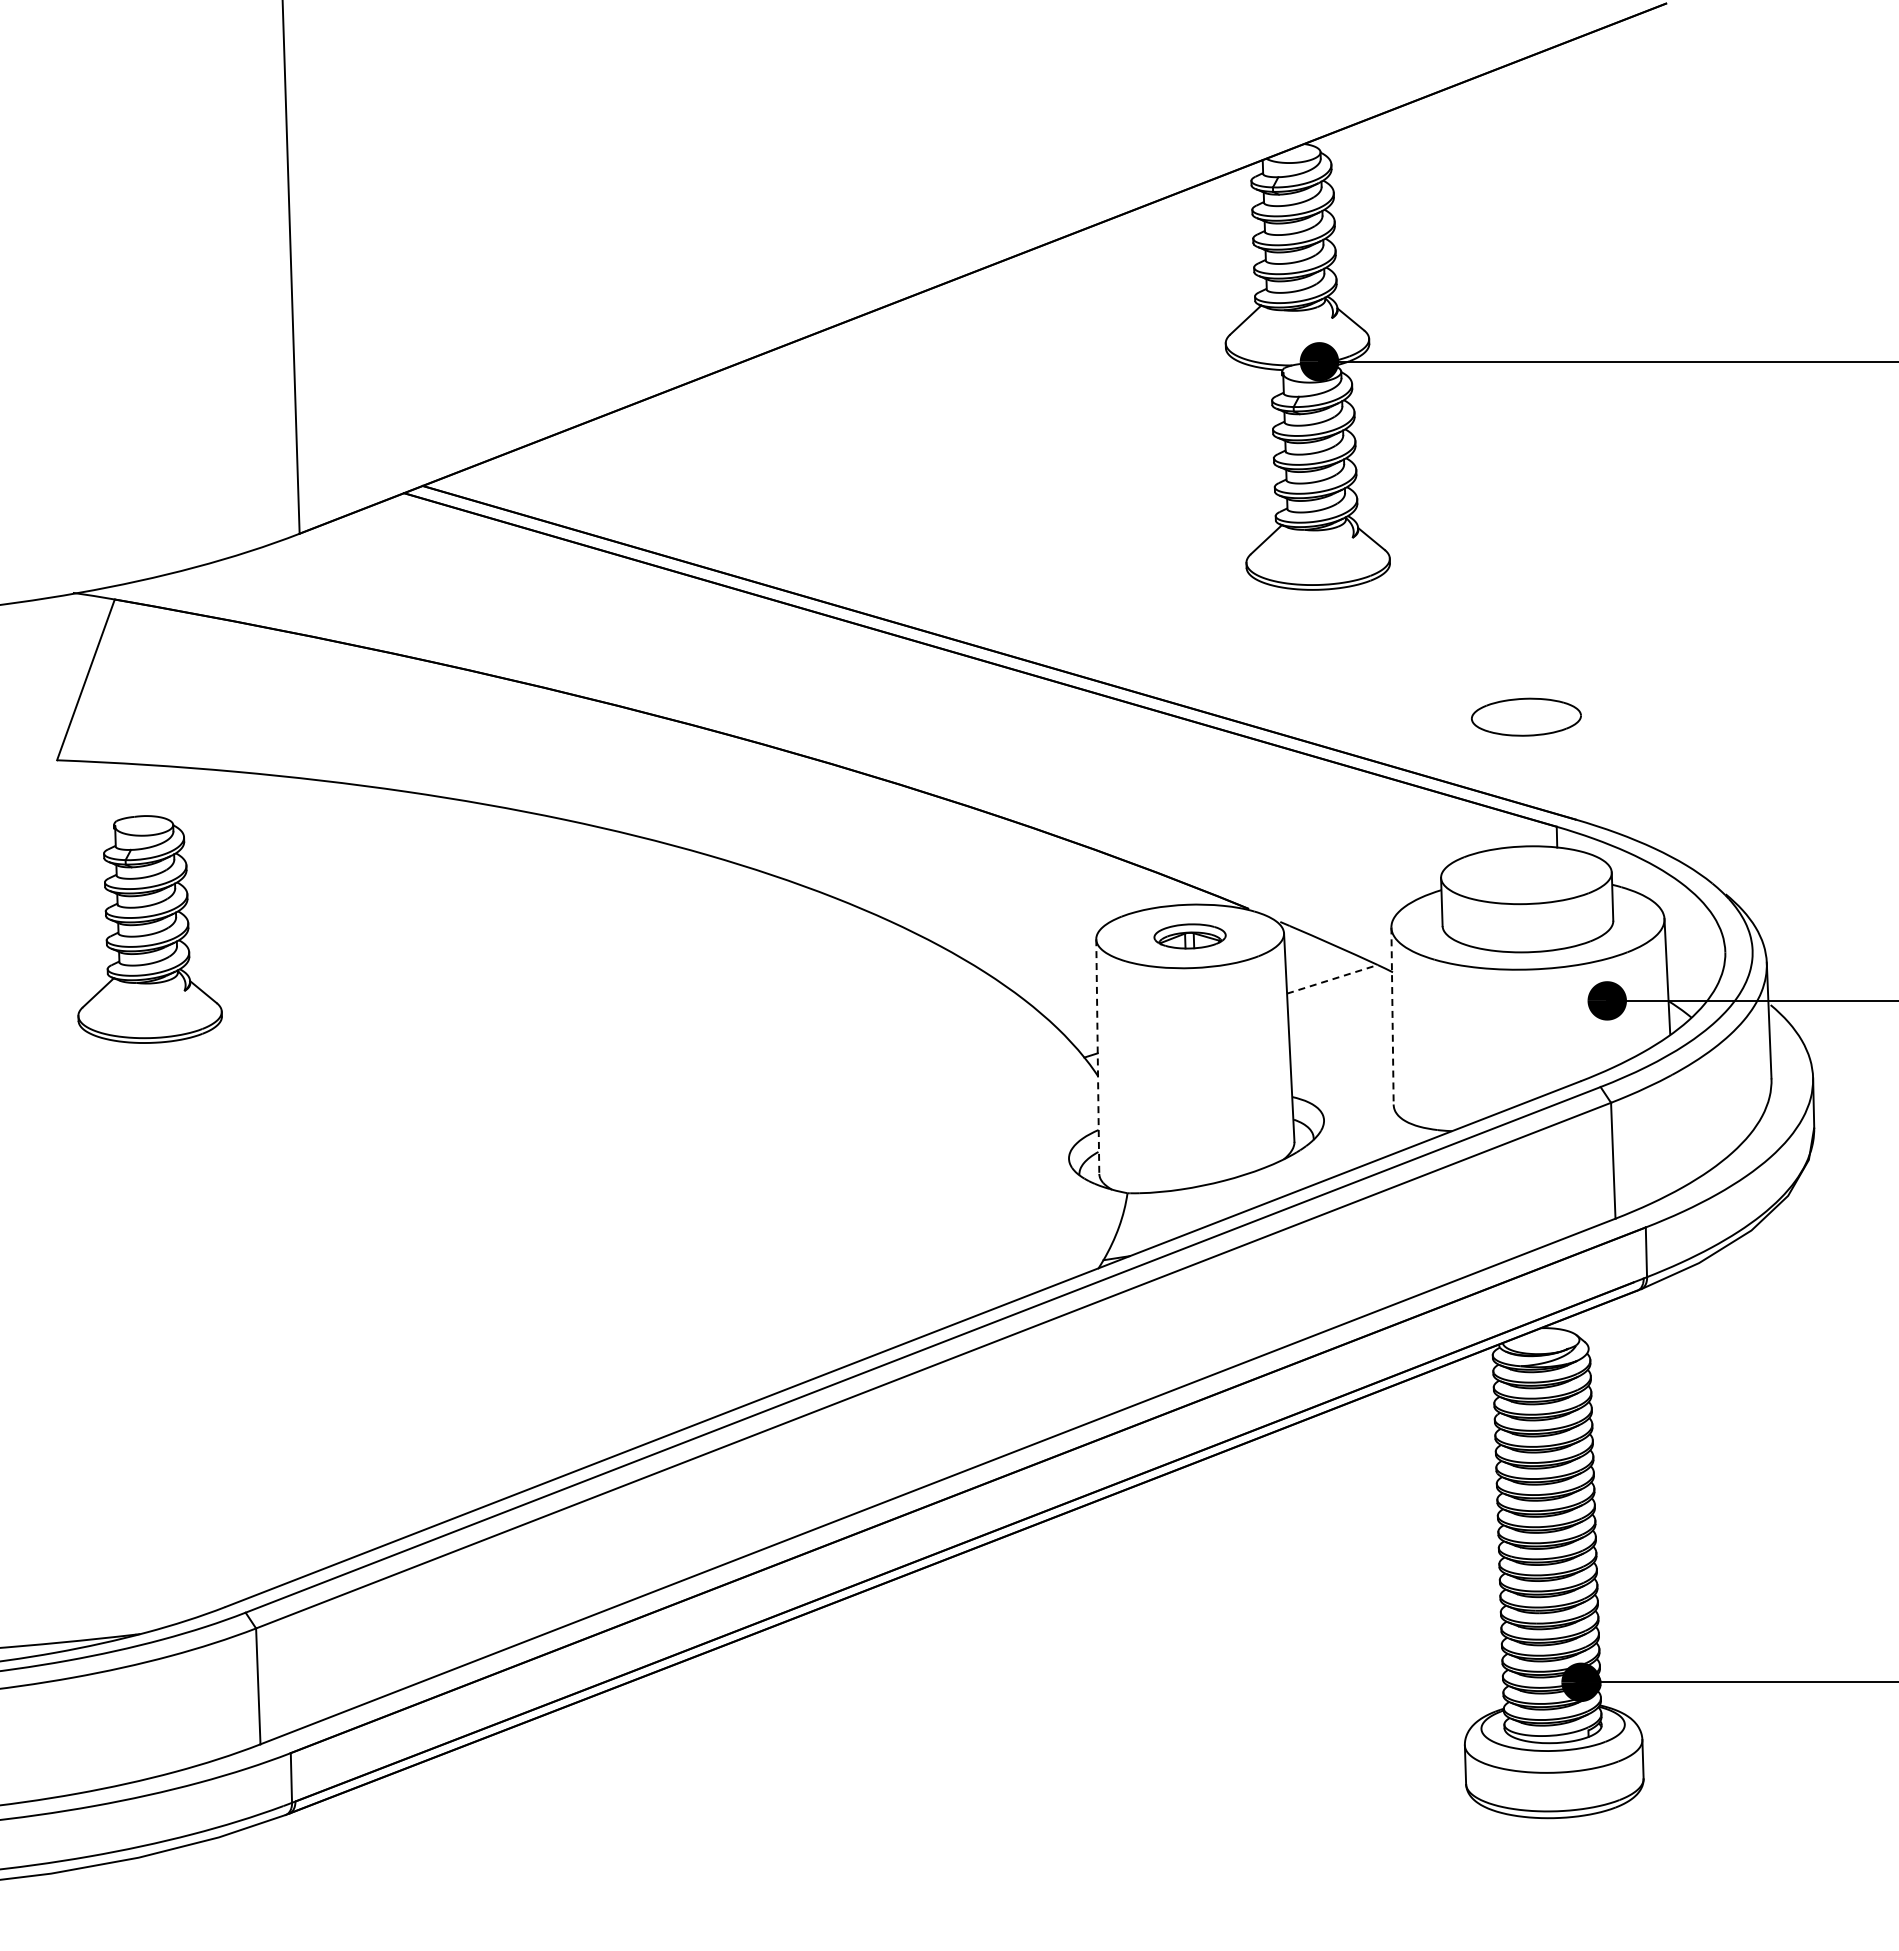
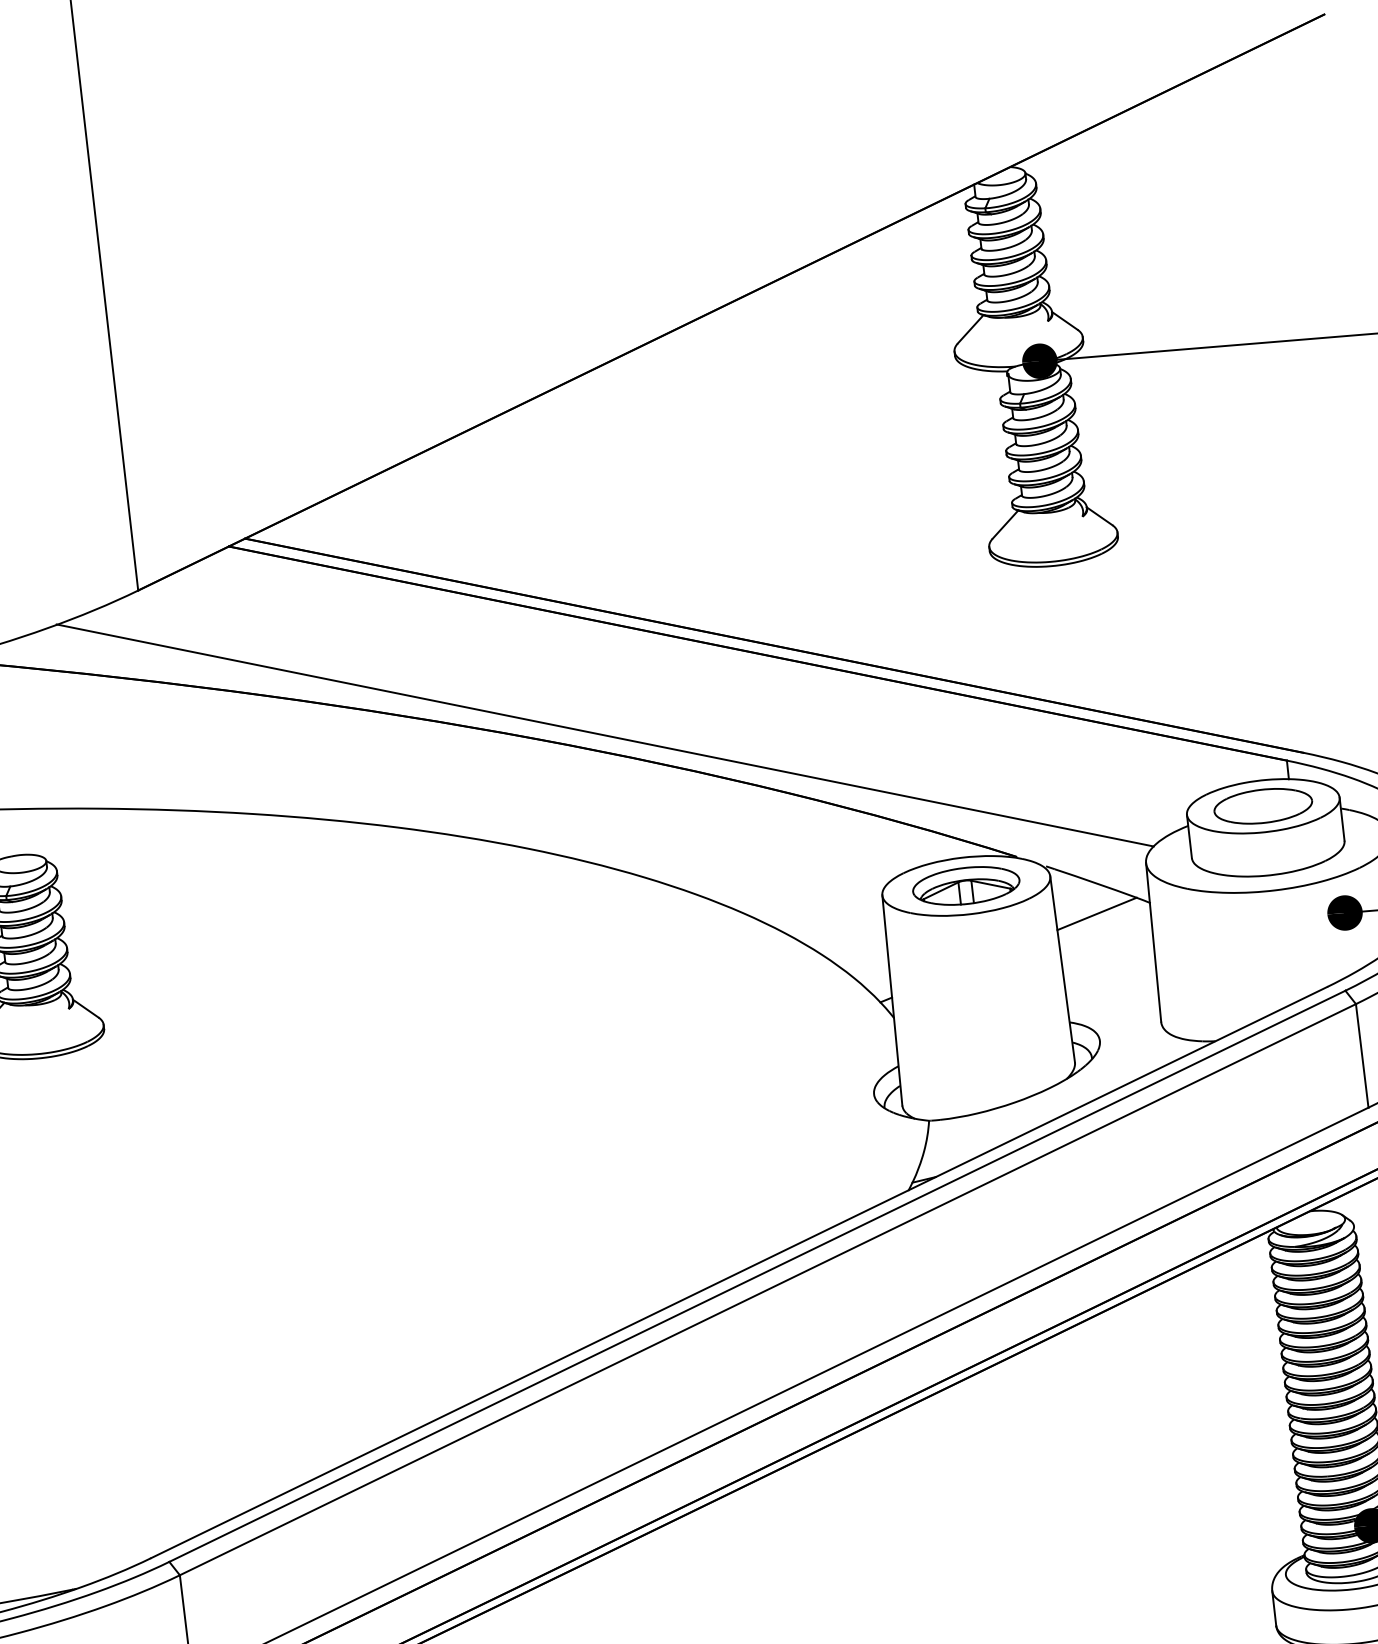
part: (1526, 716) -> (1263, 805), moved
line: (803, 736) -> (604, 735), added
part: (1189, 936) -> (965, 886), size x1.67
line: (1332, 979) -> (1097, 914), dashed -> solid
line: (1392, 1015) -> (1153, 941), dashed -> solid
line: (1097, 1057) -> (892, 1001), dashed -> solid

